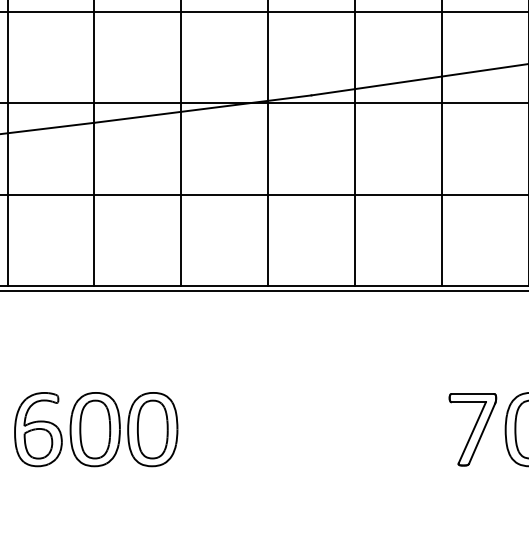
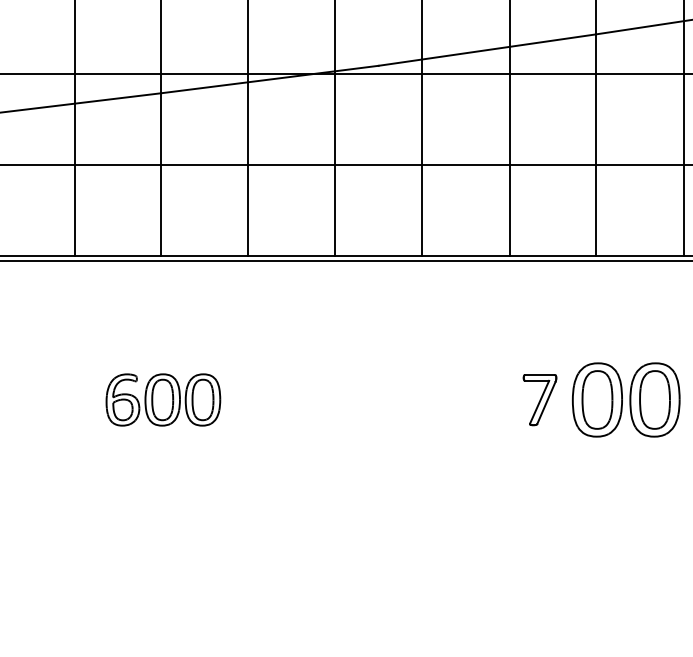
part: (96, 429) -> (163, 399), size x0.7
part: (472, 429) -> (539, 399), size x0.7

